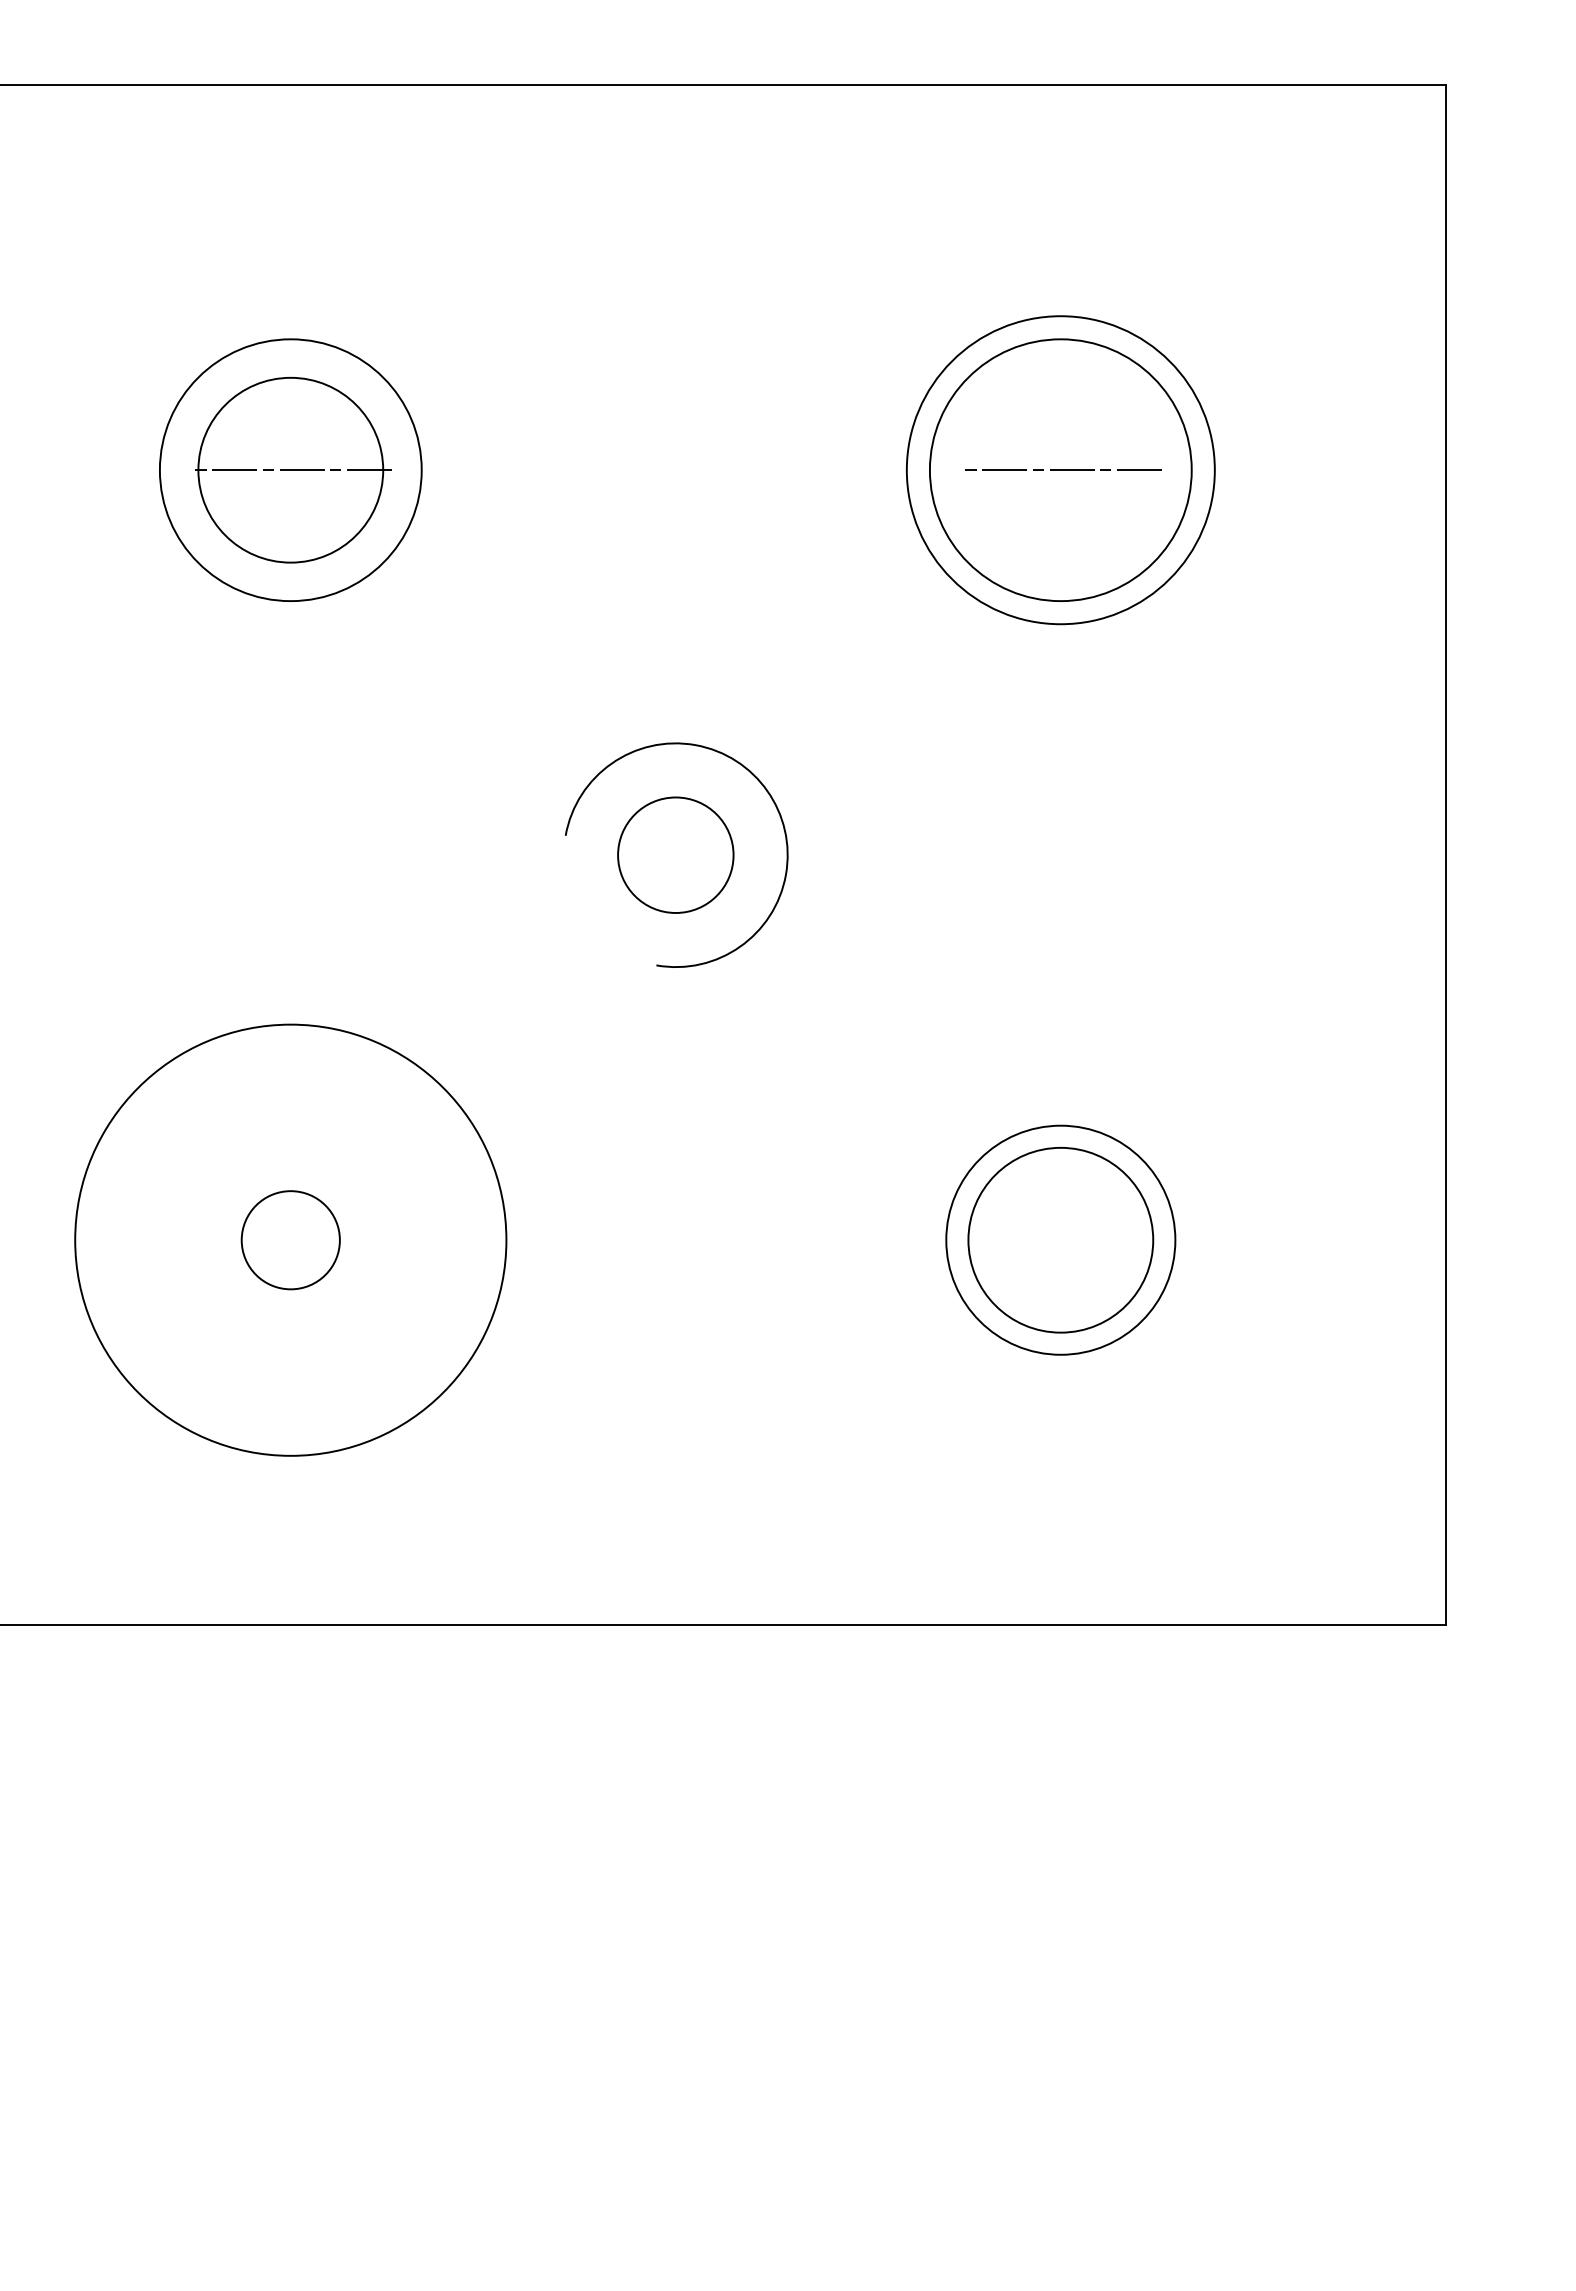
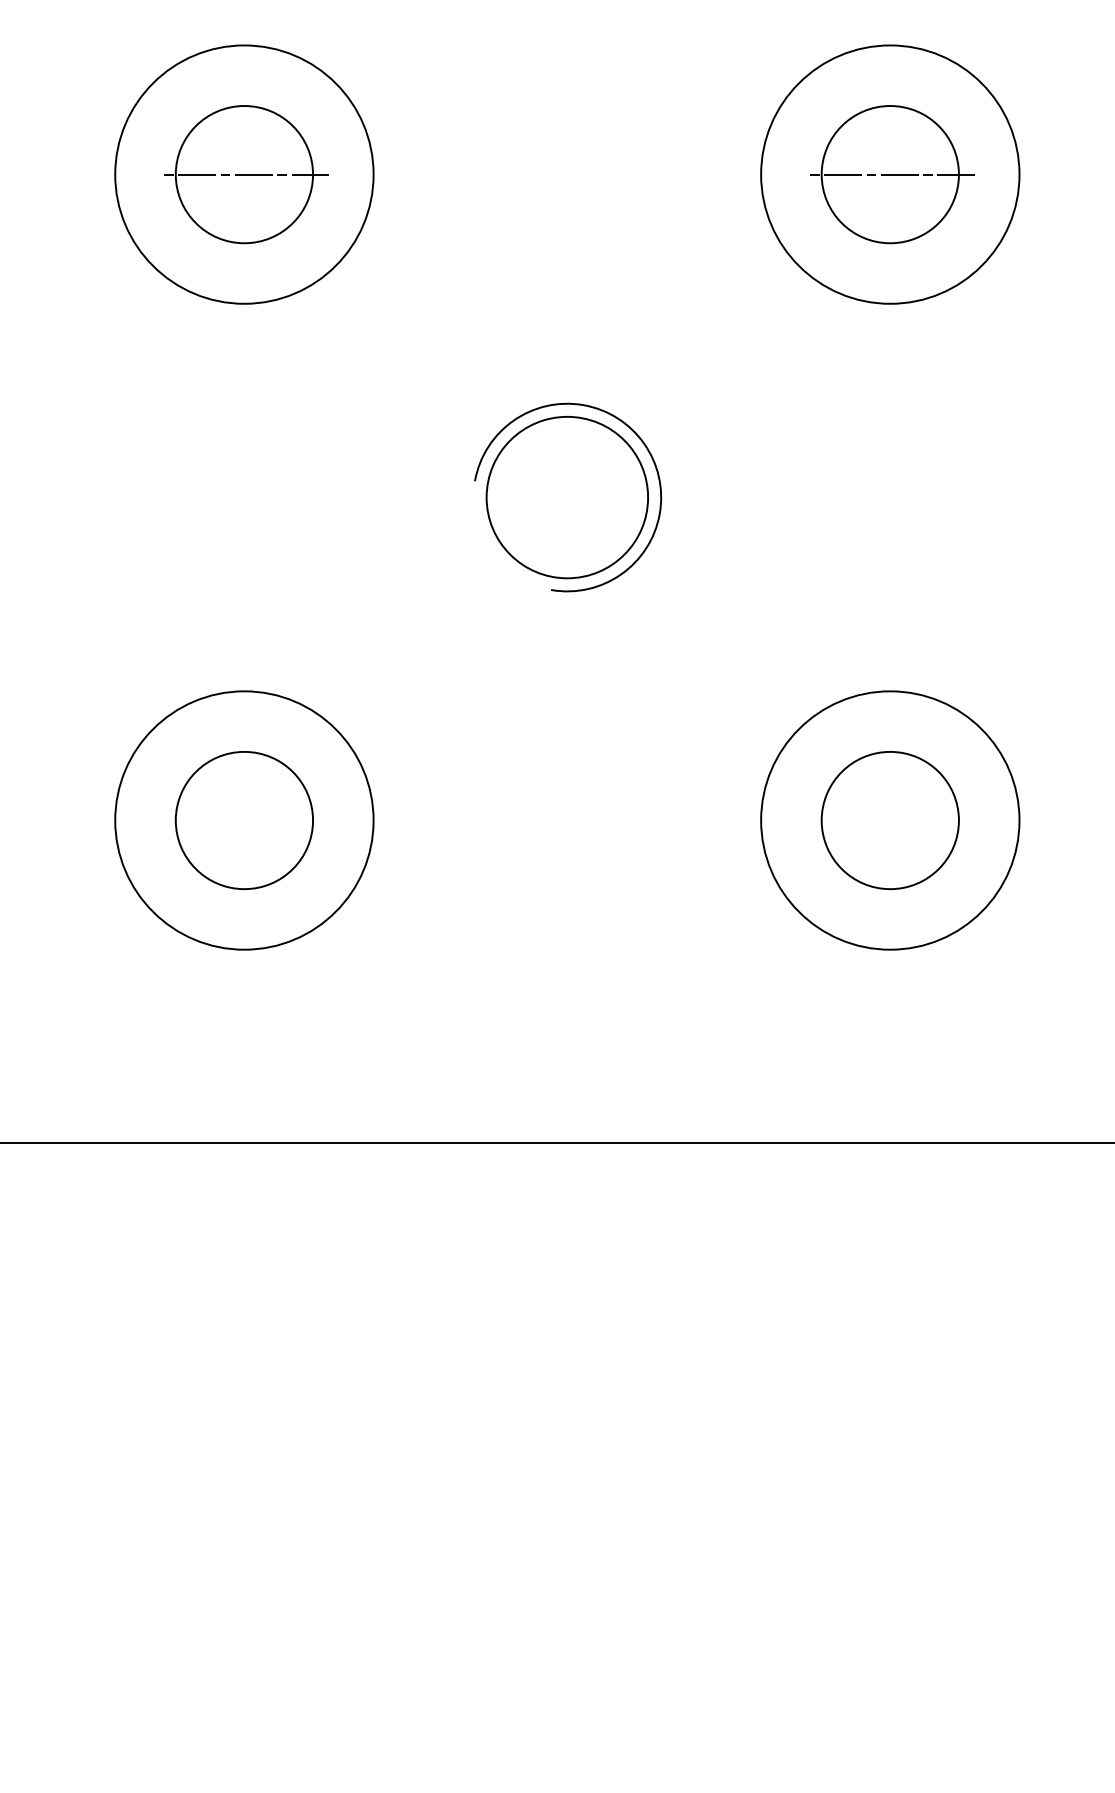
circle: (290, 470) -> (244, 174), size x0.62
circle: (290, 470) -> (244, 174), size x1.67
circle: (1060, 470) -> (890, 174), size x0.62
circle: (675, 854) -> (567, 496), size x1.67
circle: (290, 1240) -> (244, 820), size x0.71
circle: (290, 1240) -> (244, 820), size x1.67
circle: (1060, 1240) -> (890, 820), size x0.71
circle: (1060, 1240) -> (890, 820), size x1.67

